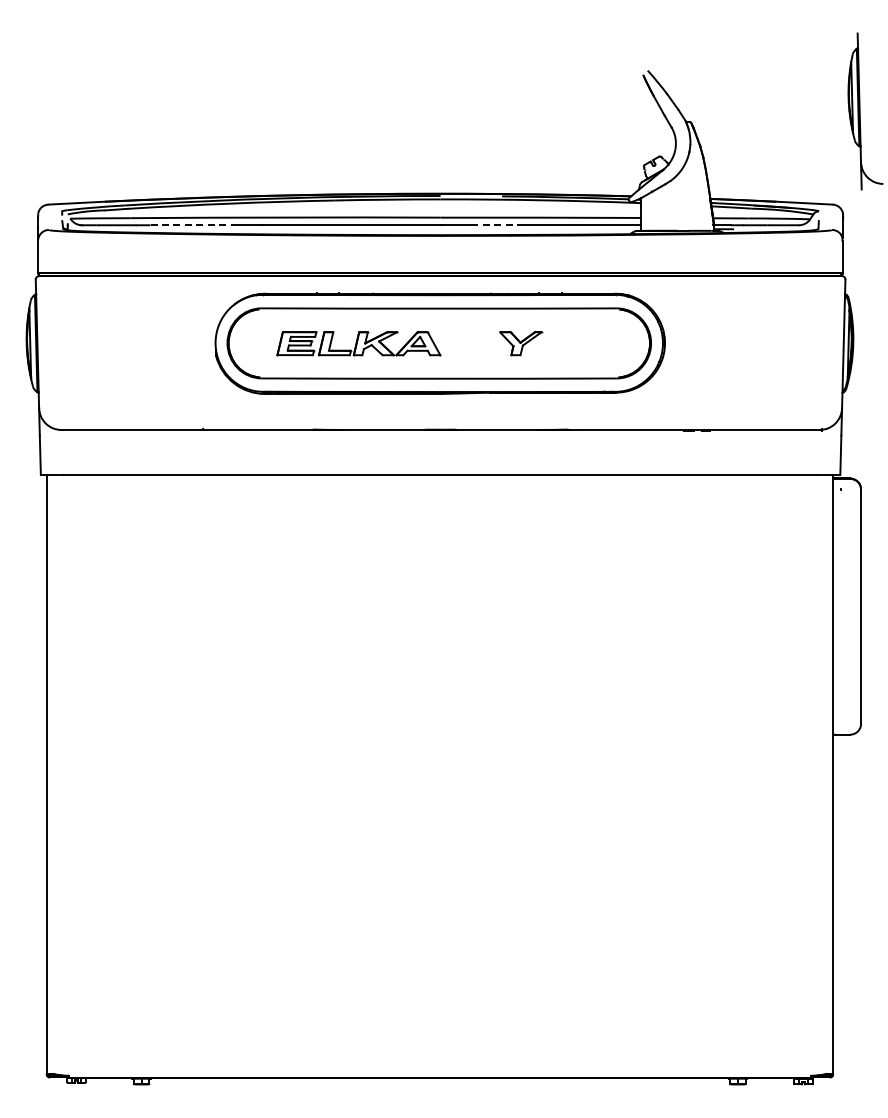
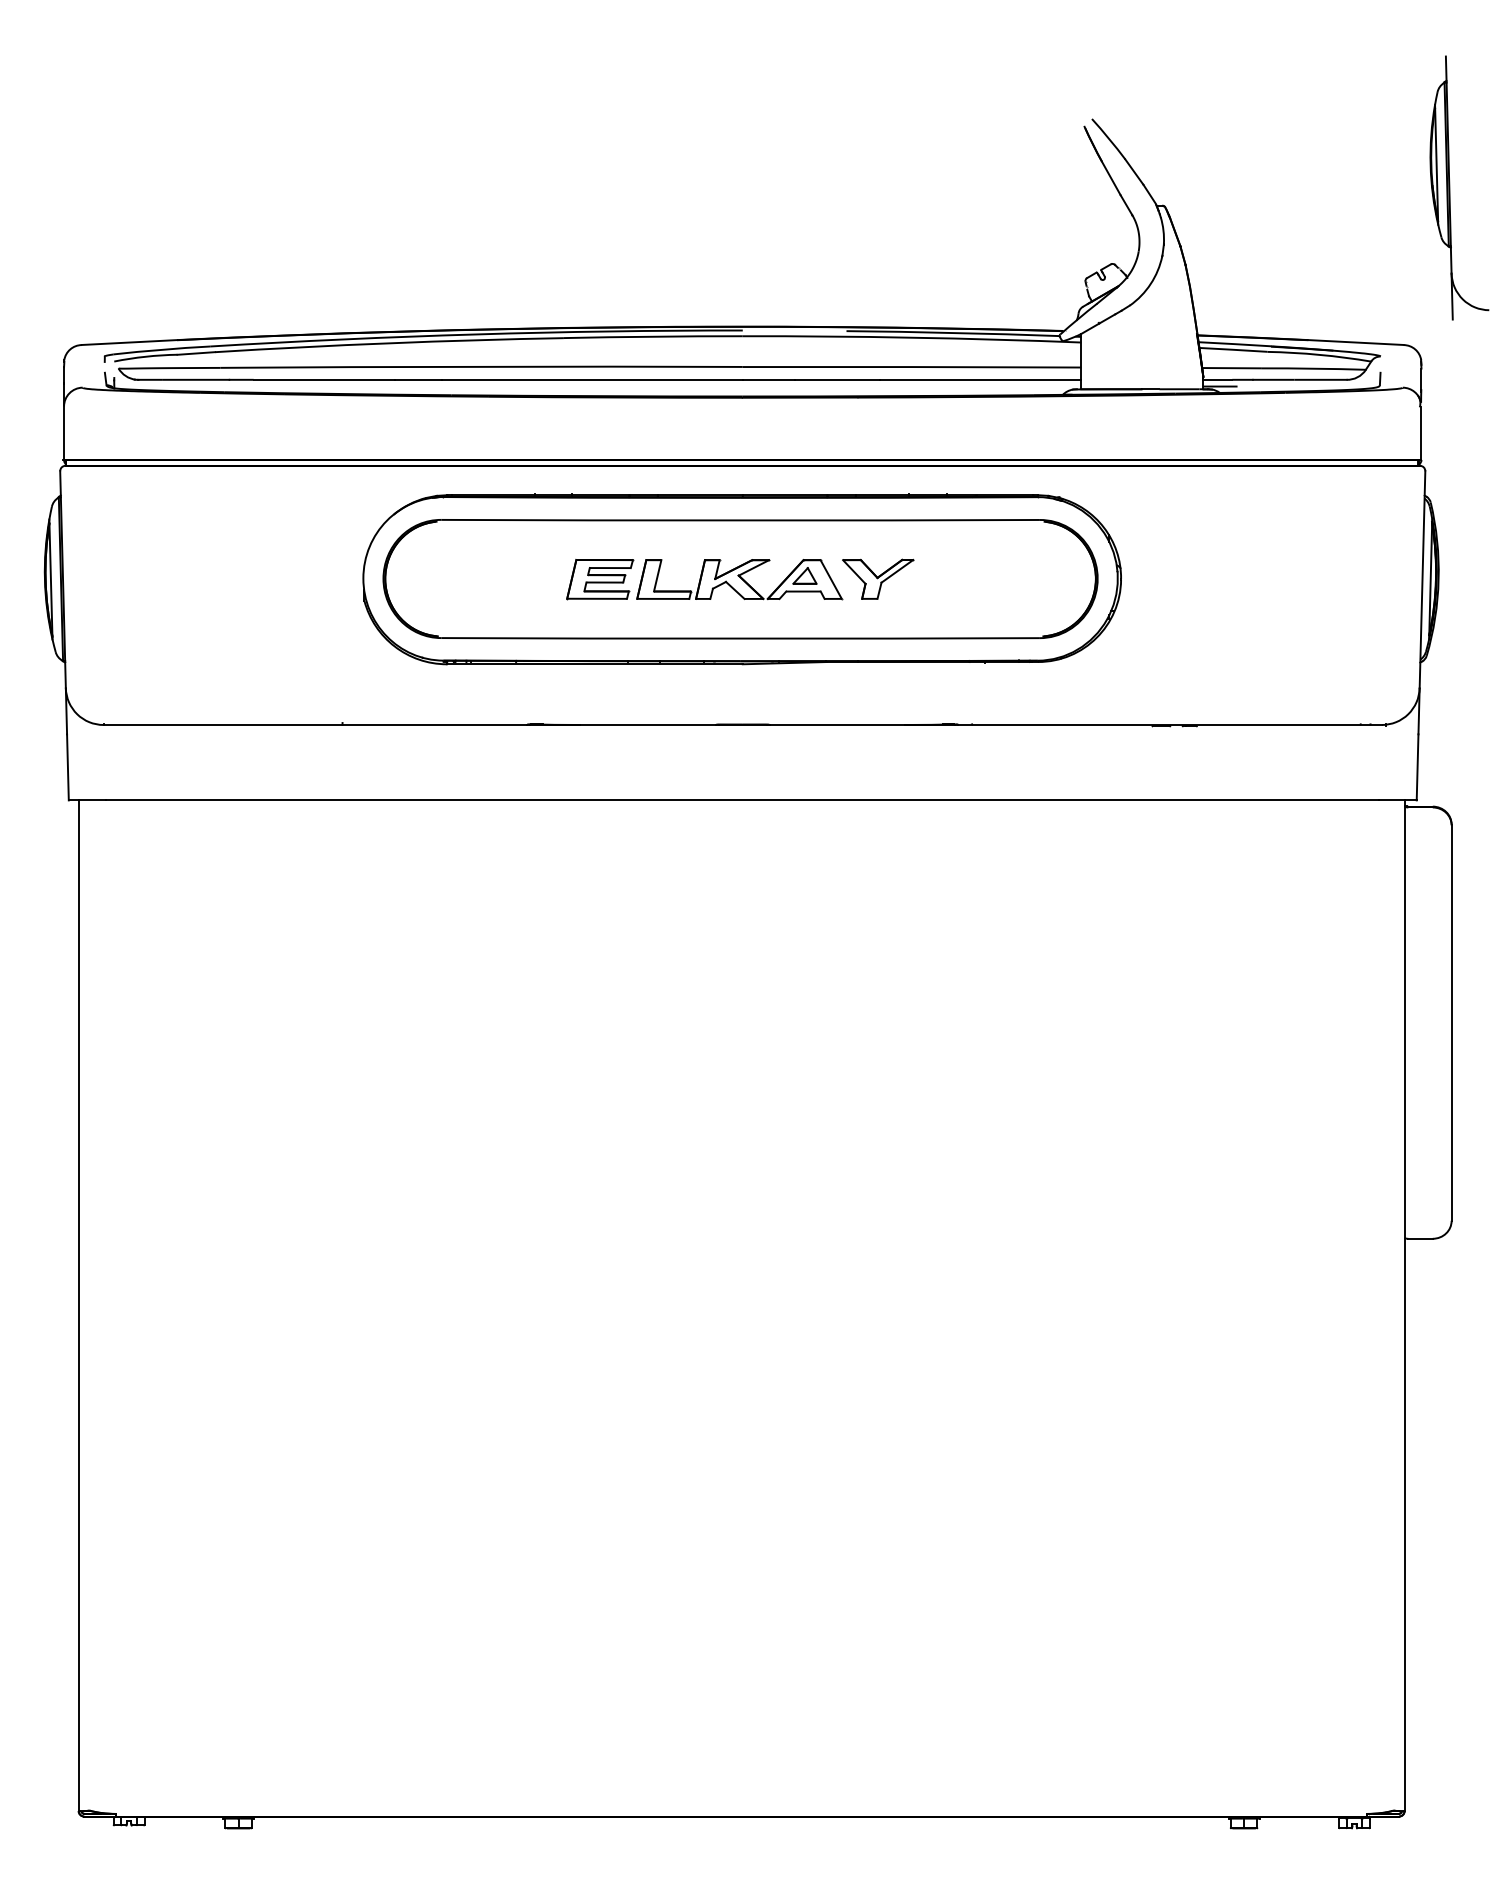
line: (192, 225) -> (324, 380), dashed -> solid
line: (497, 225) -> (838, 380), dashed -> solid
part: (358, 343) -> (703, 579), moved

